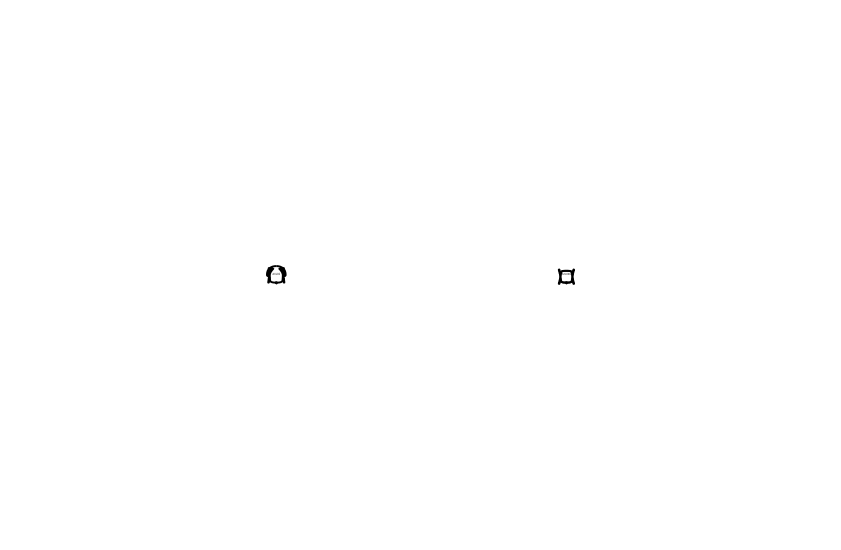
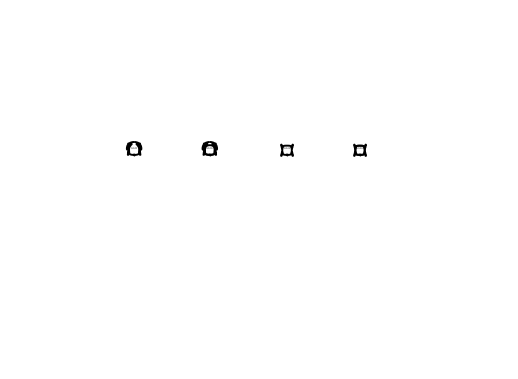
part: (373, 274) -> (209, 148), added
part: (472, 276) -> (286, 150), added

